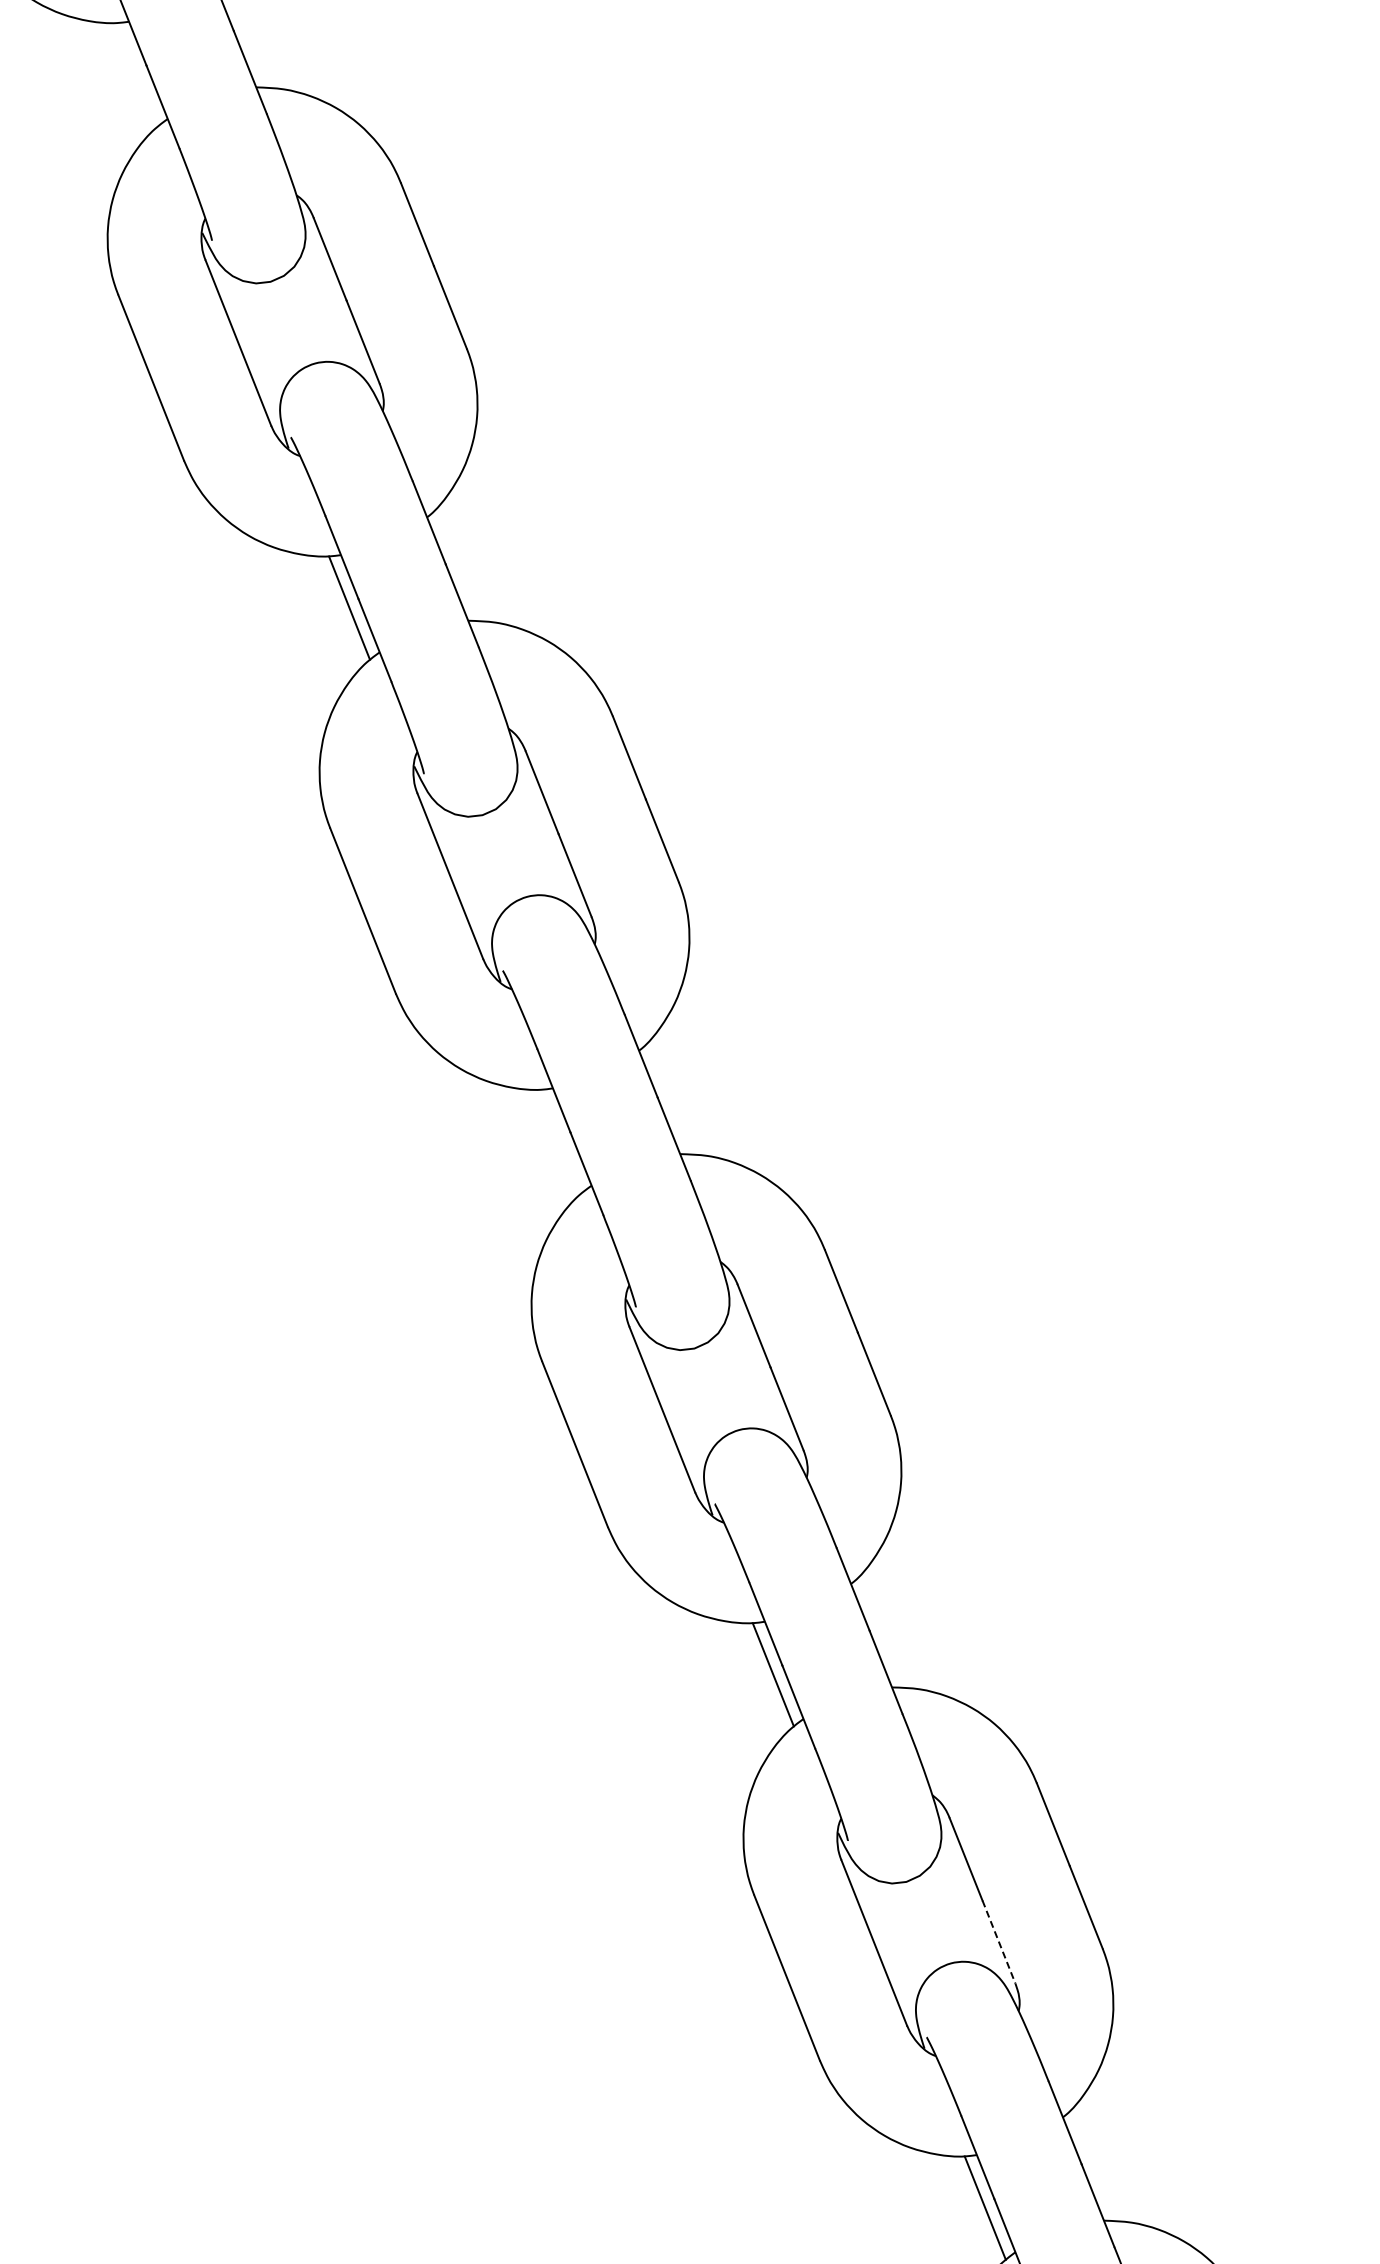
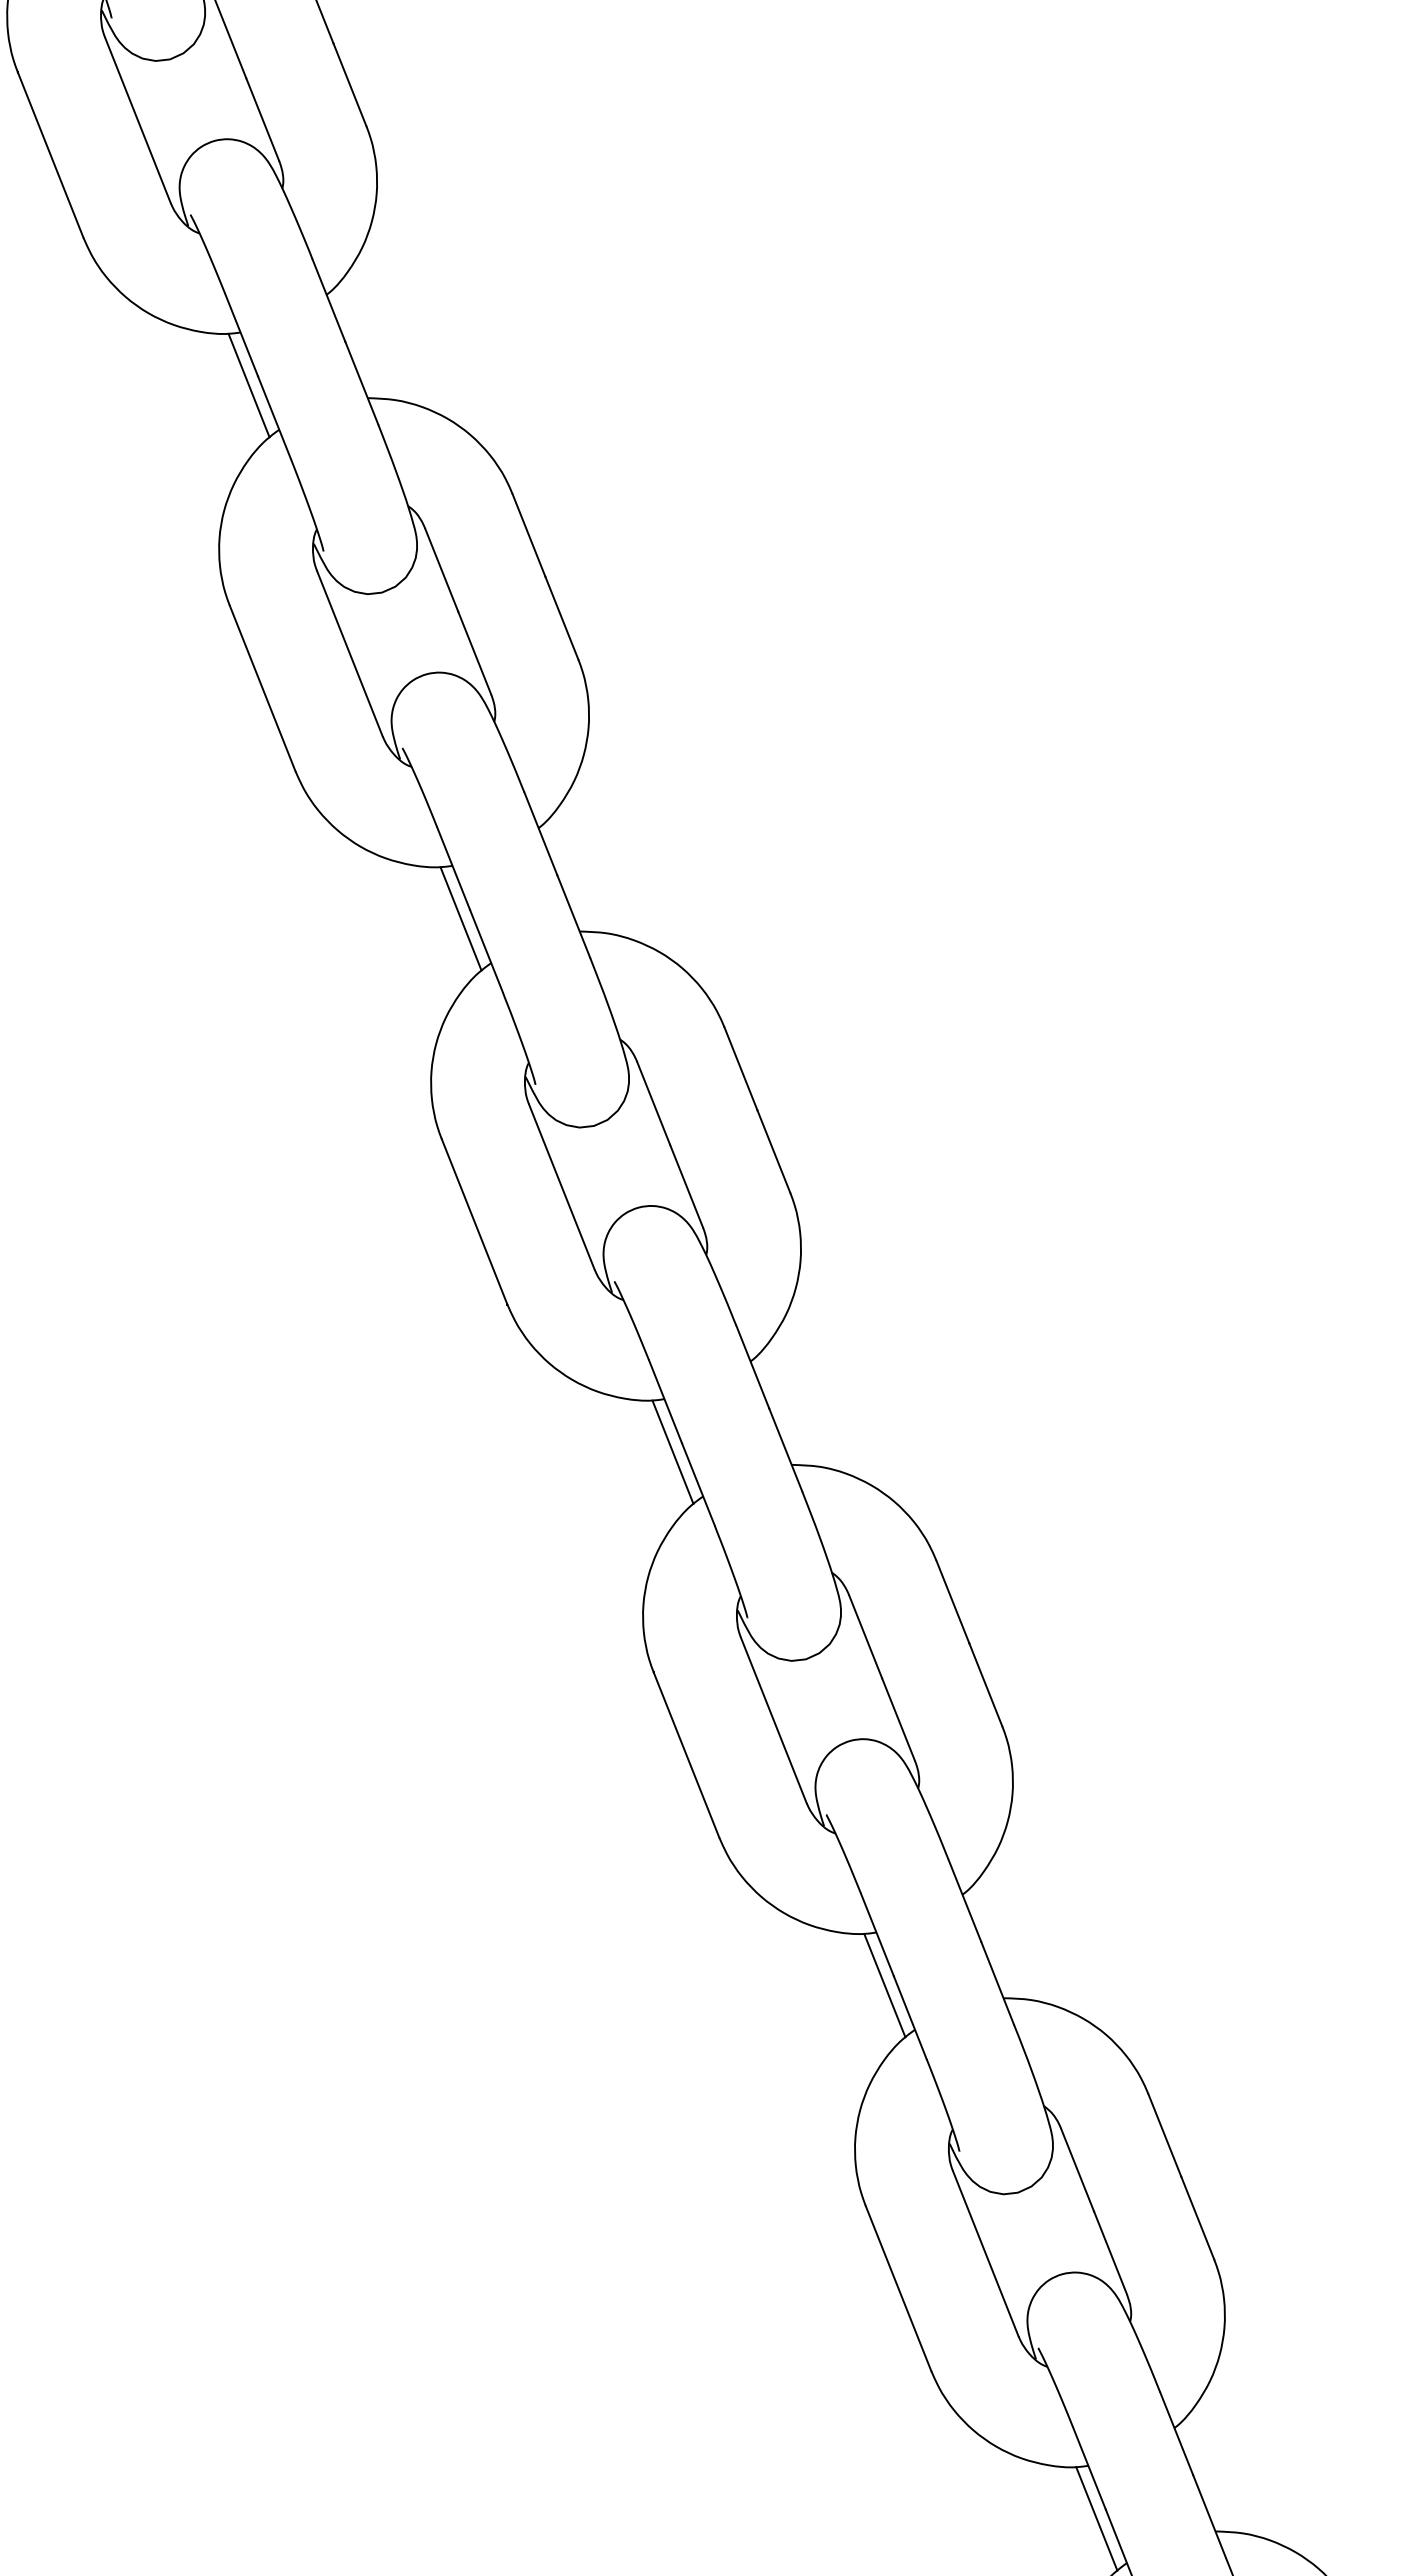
line: (136, 74) -> (248, 385), added
line: (560, 1140) -> (672, 1451), added
line: (998, 1941) -> (1110, 2252), dashed -> solid

